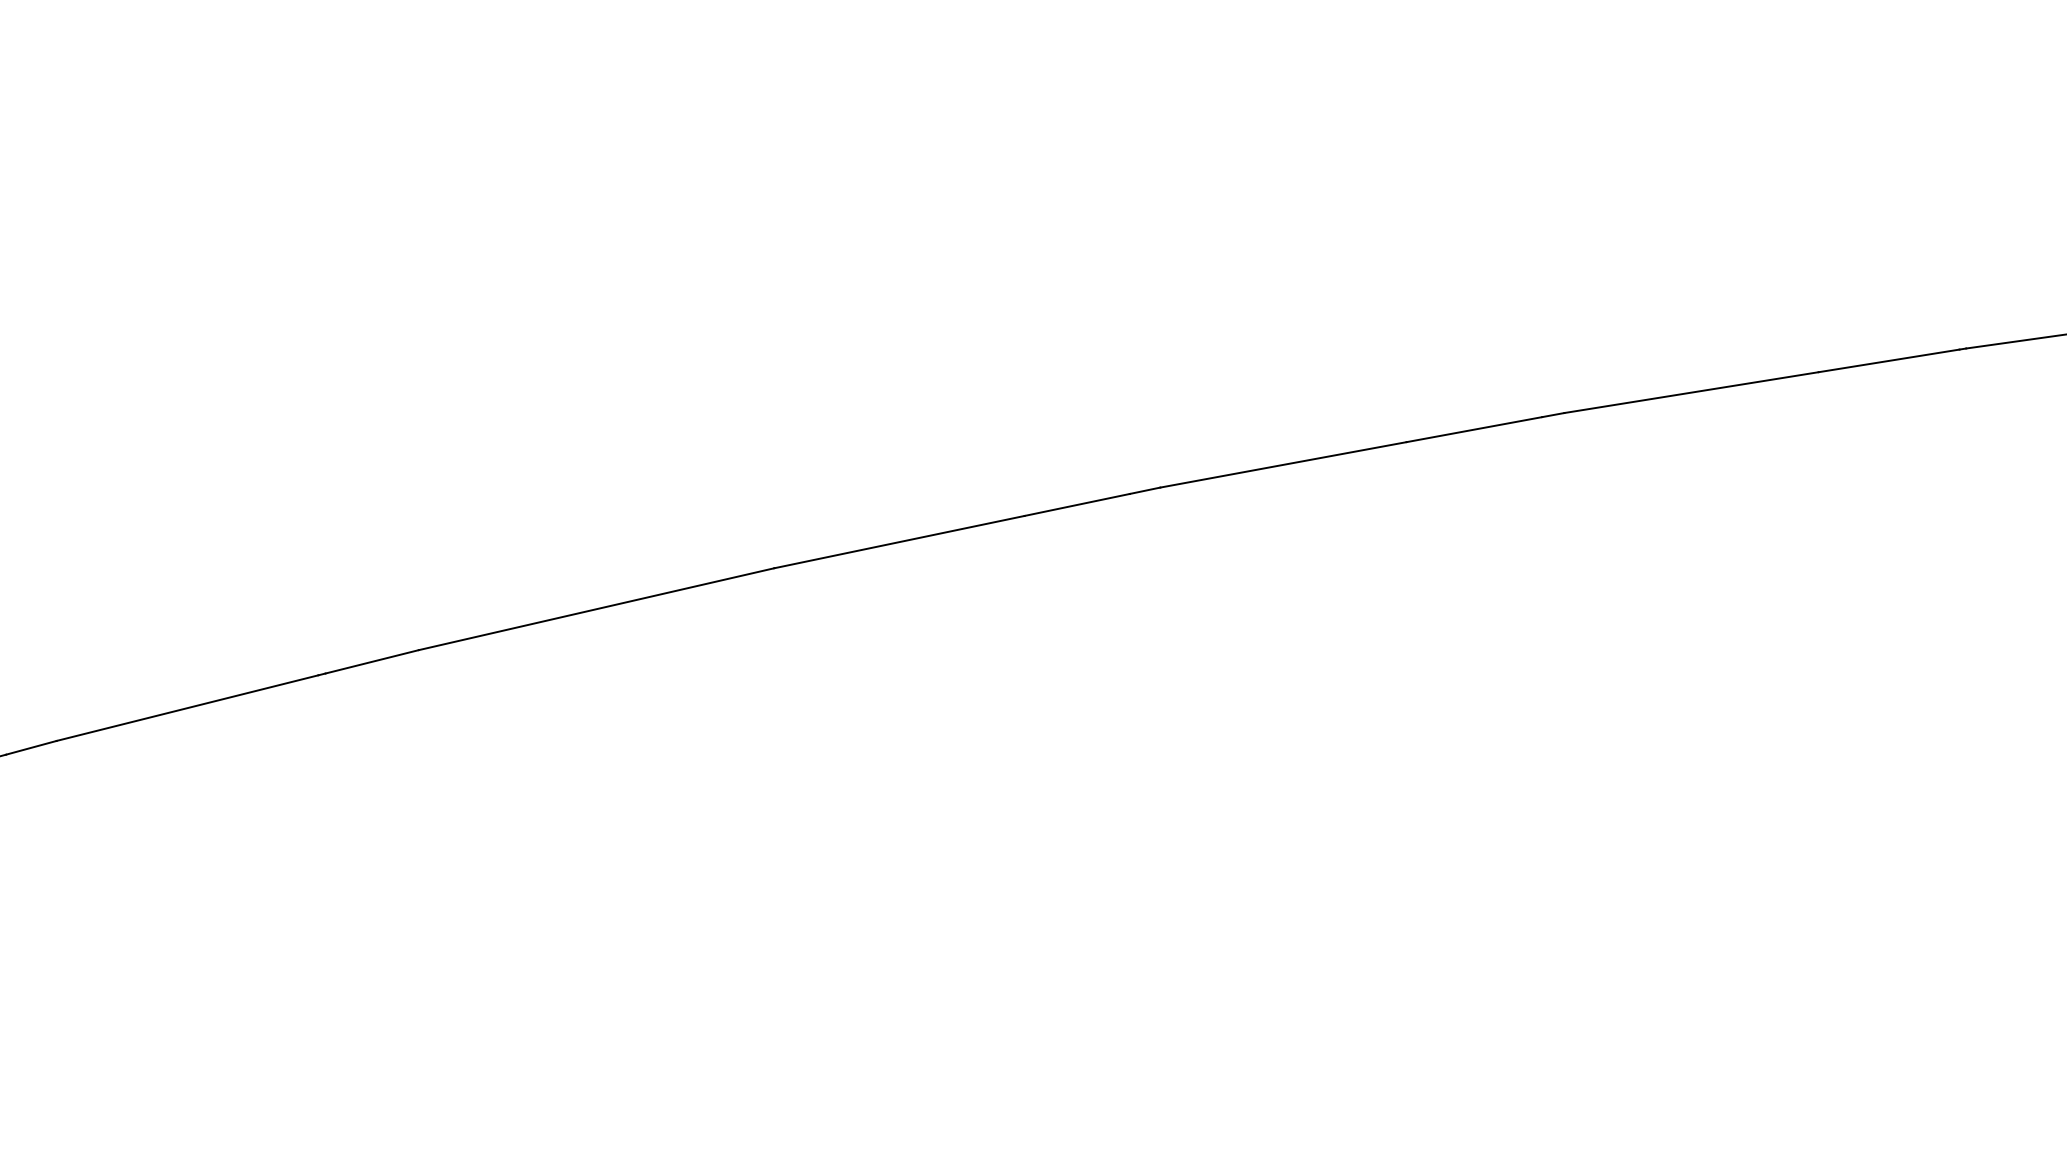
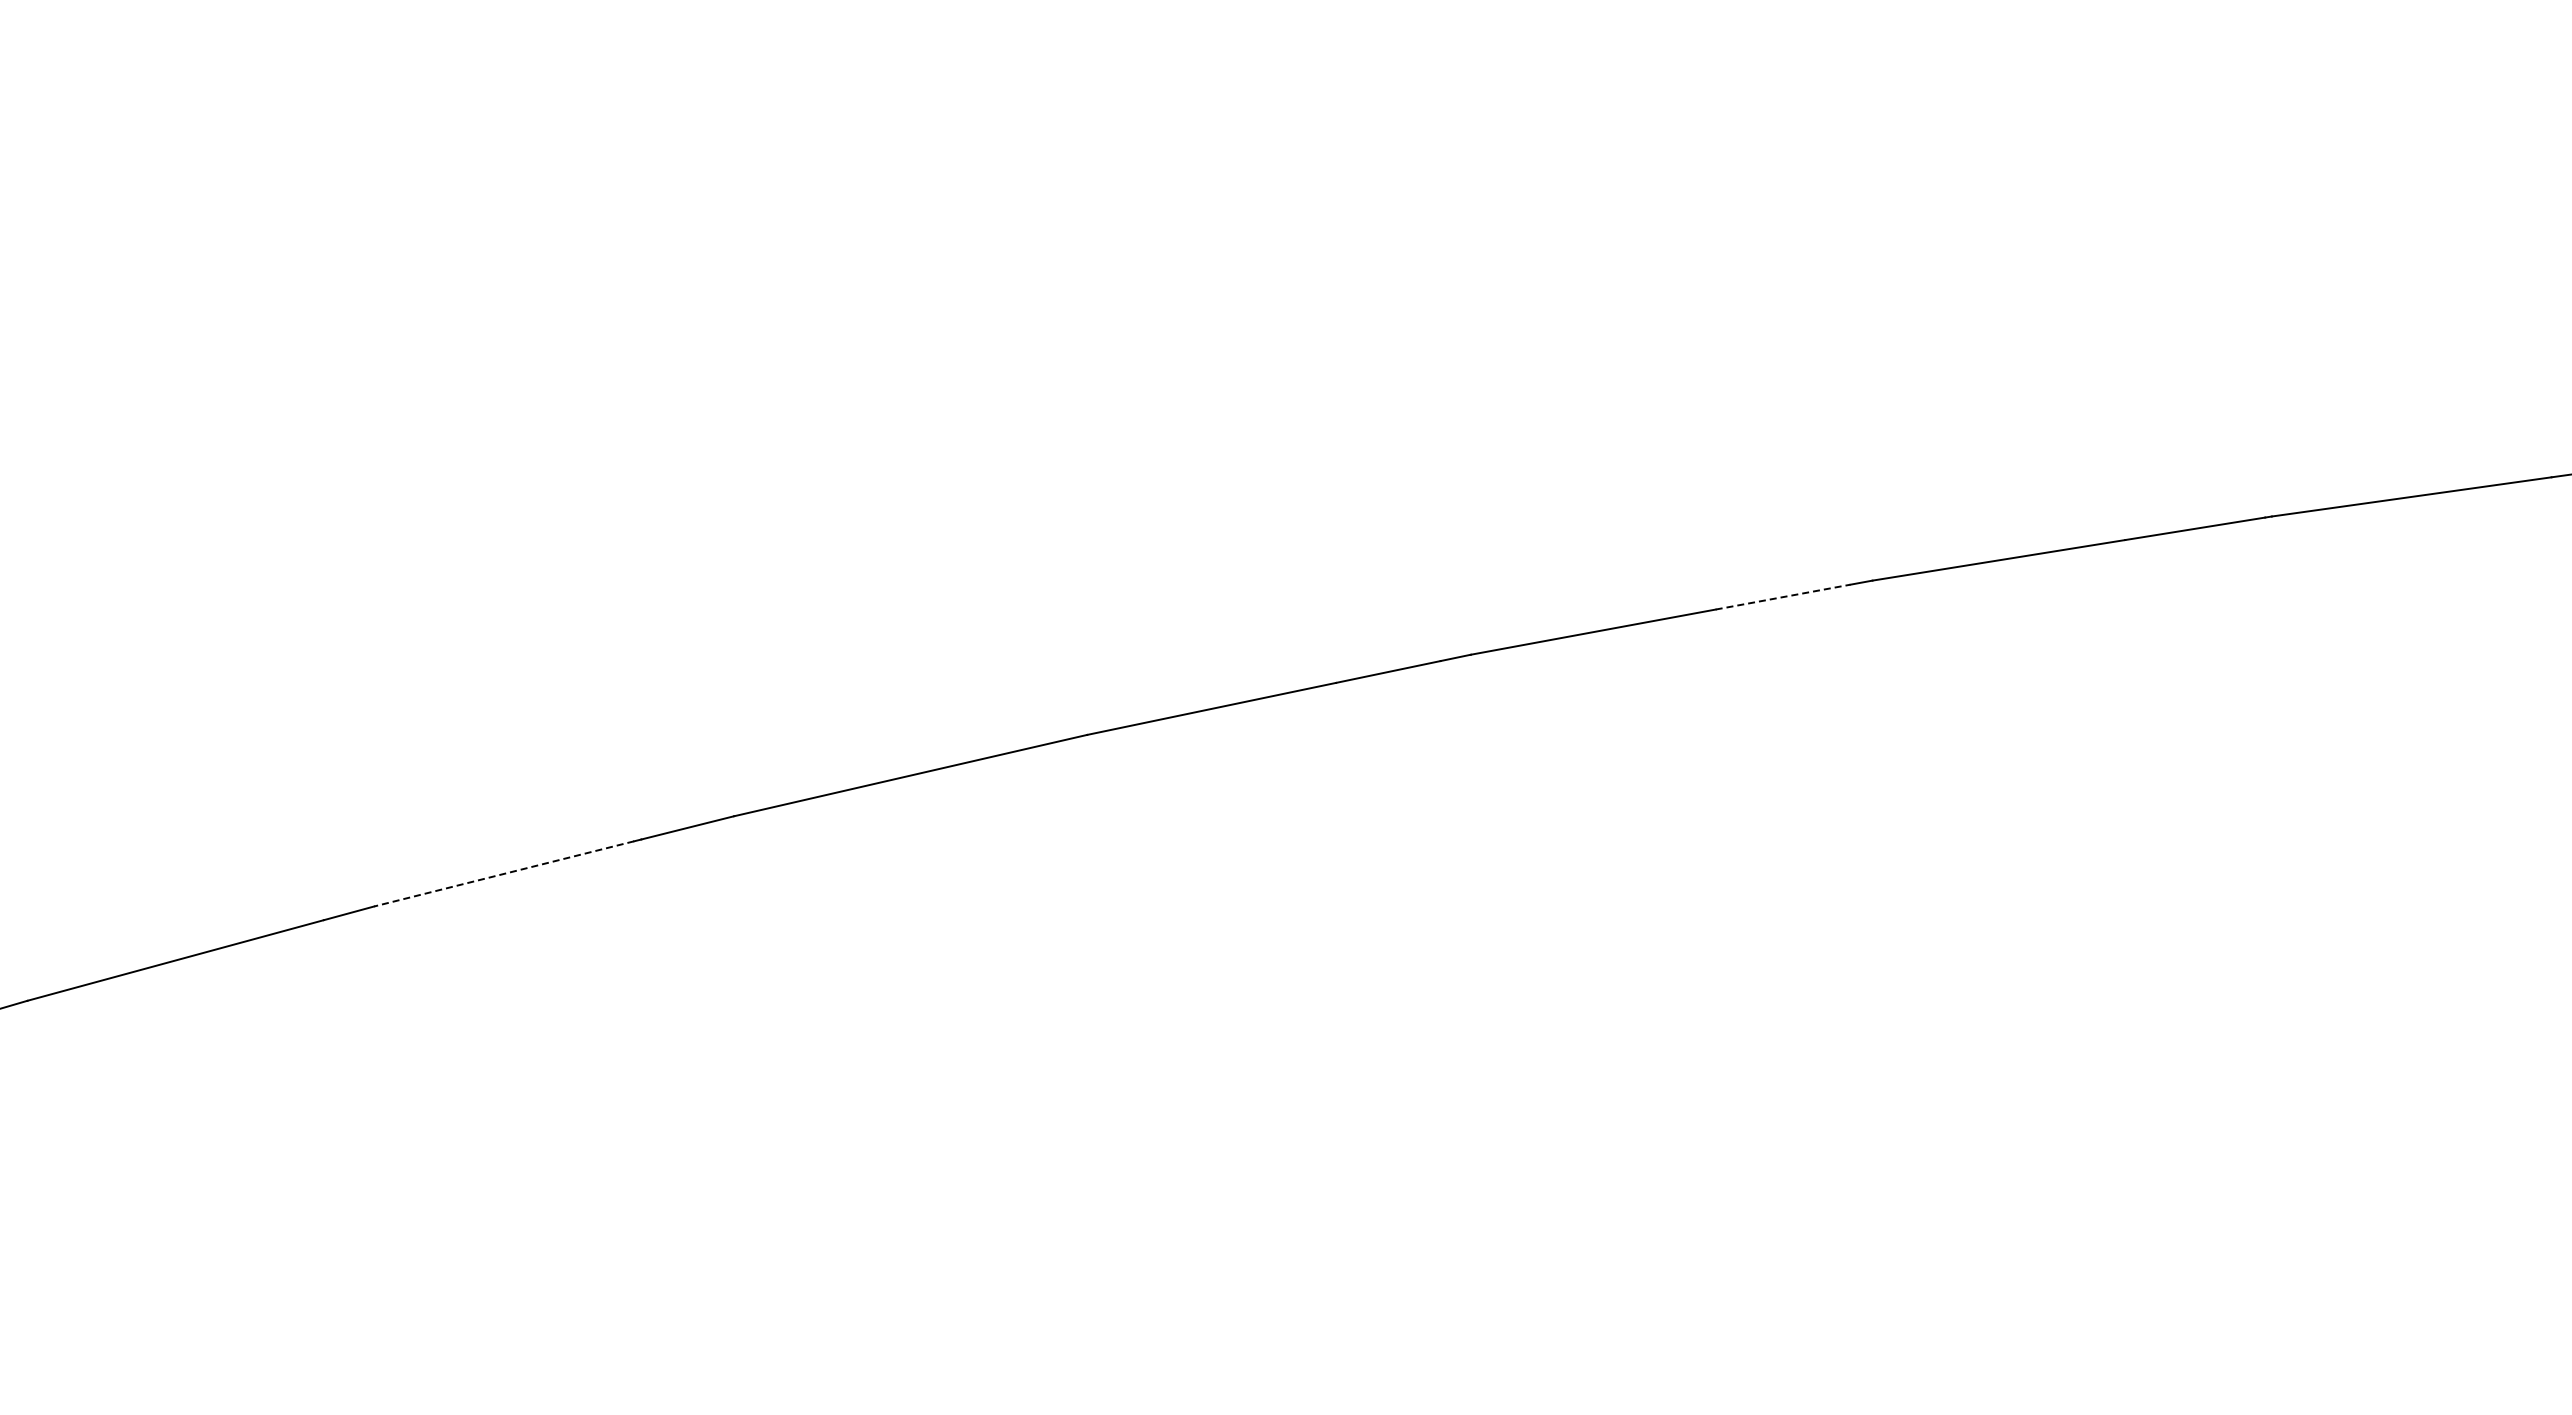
line: (1474, 430) -> (1783, 597), solid -> dashed
line: (186, 708) -> (503, 874), solid -> dashed

